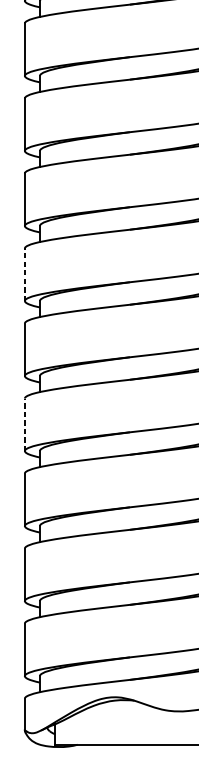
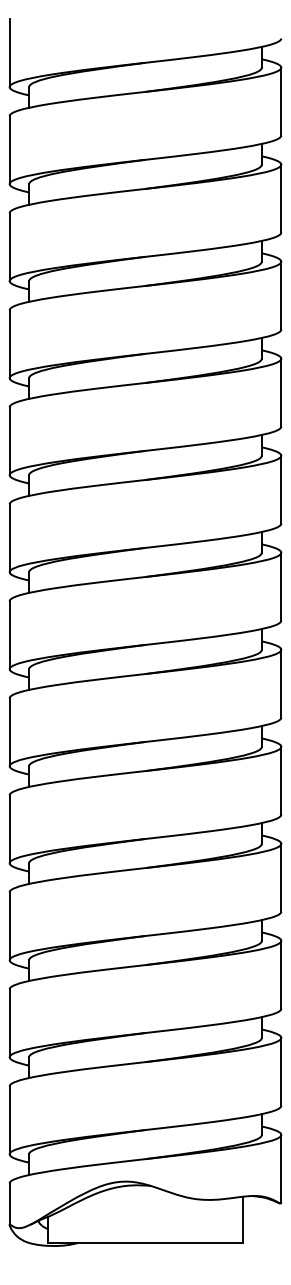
line: (24, 274) -> (9, 635), dashed -> solid
line: (24, 424) -> (9, 829), dashed -> solid

